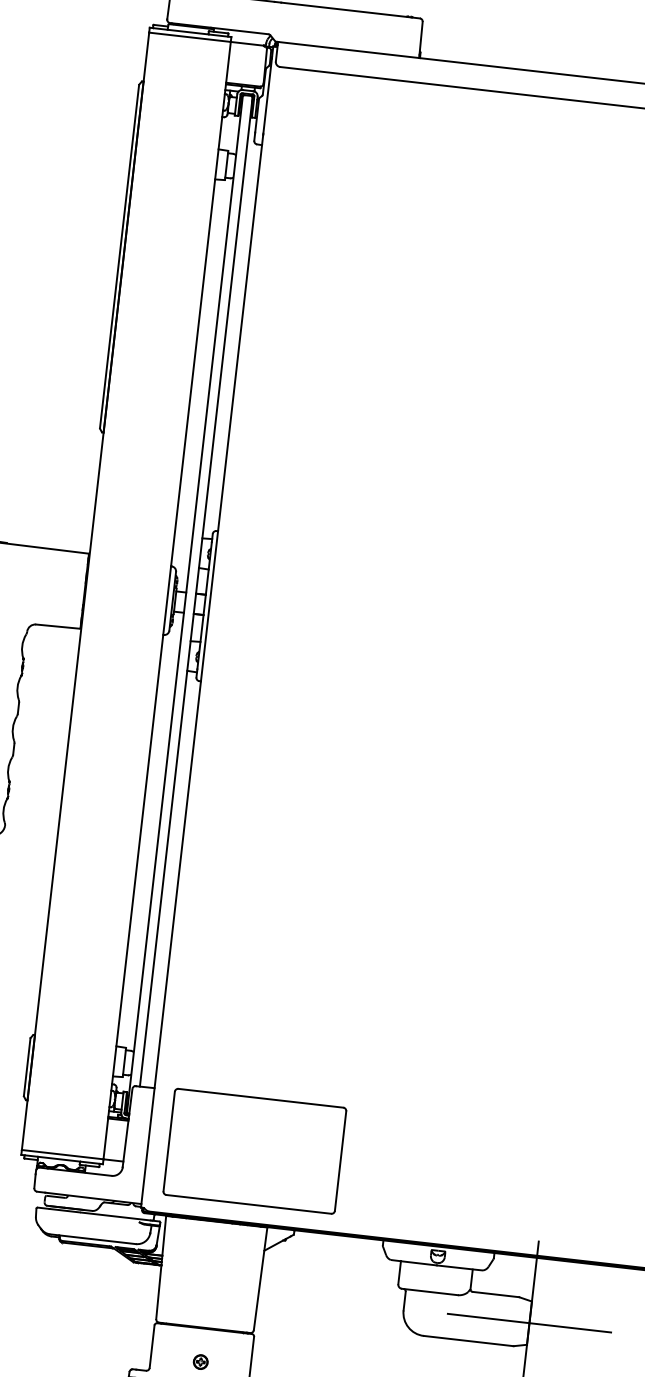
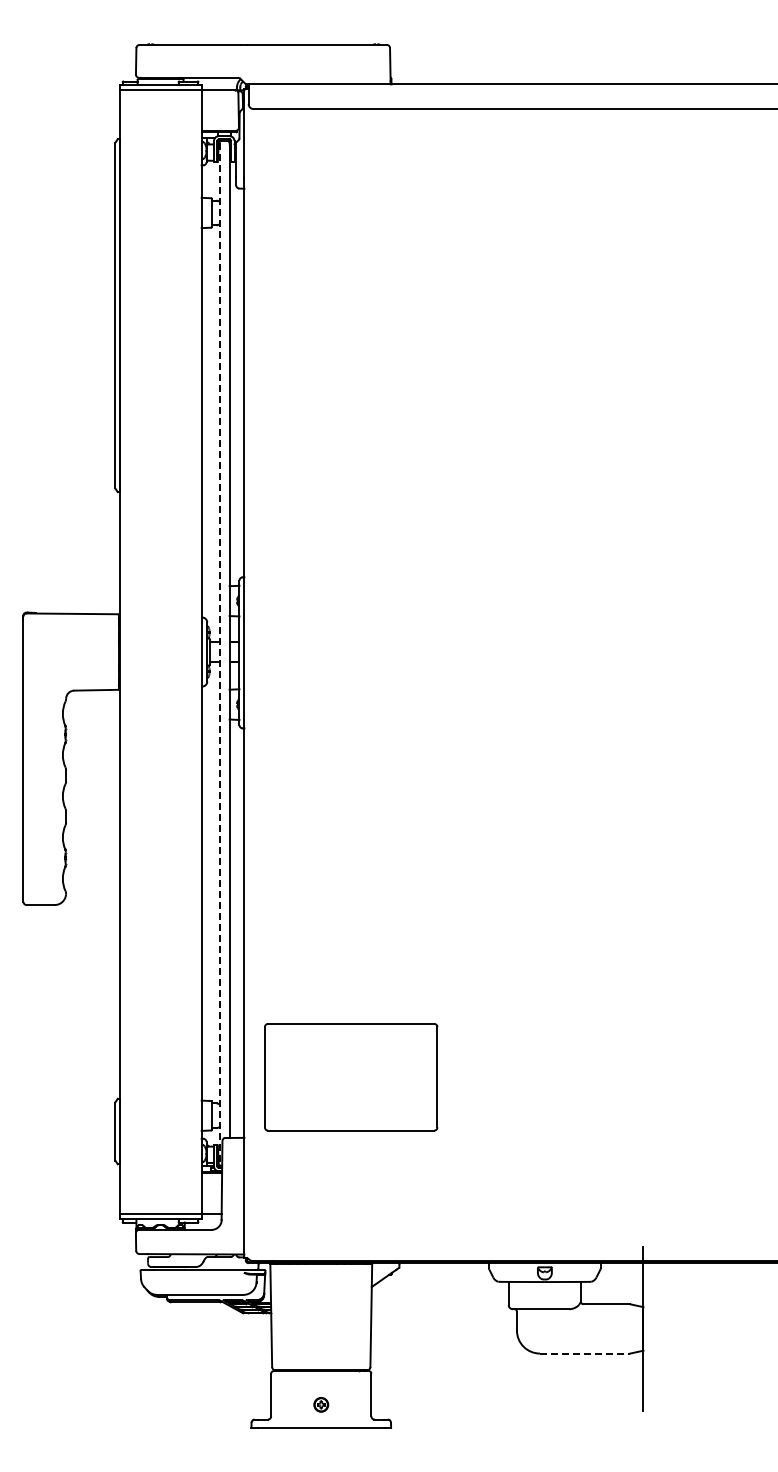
line: (184, 604) -> (219, 653), solid -> dashed
part: (255, 1151) -> (351, 1077), moved
line: (529, 1322) -> (643, 1328), removed
line: (469, 1341) -> (585, 1353), solid -> dashed

